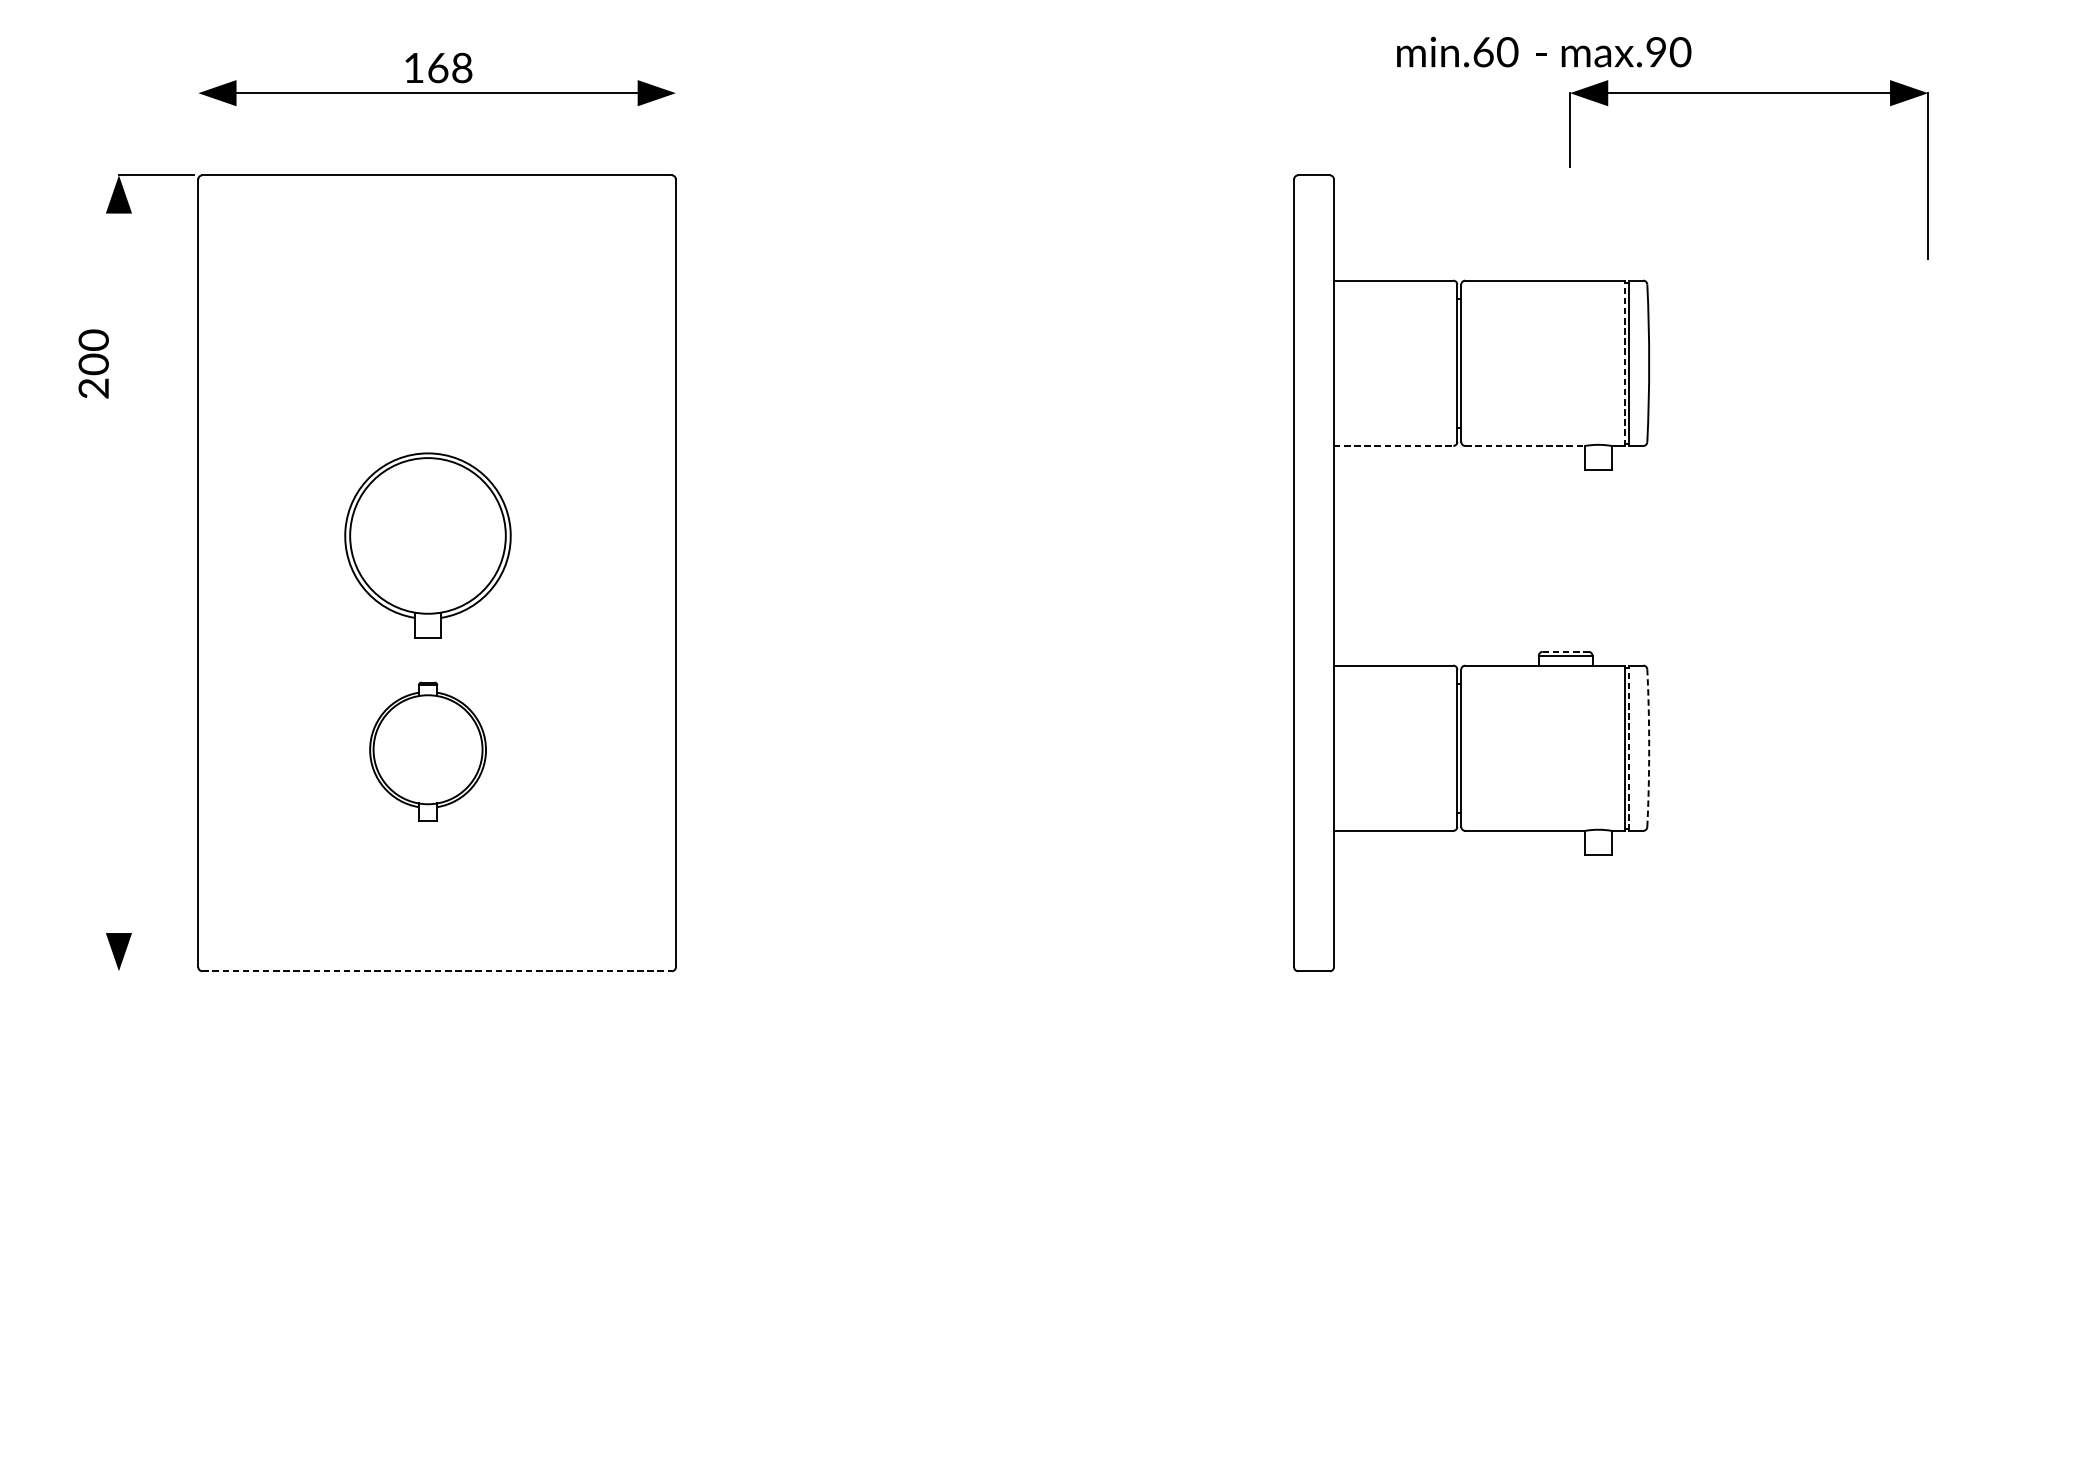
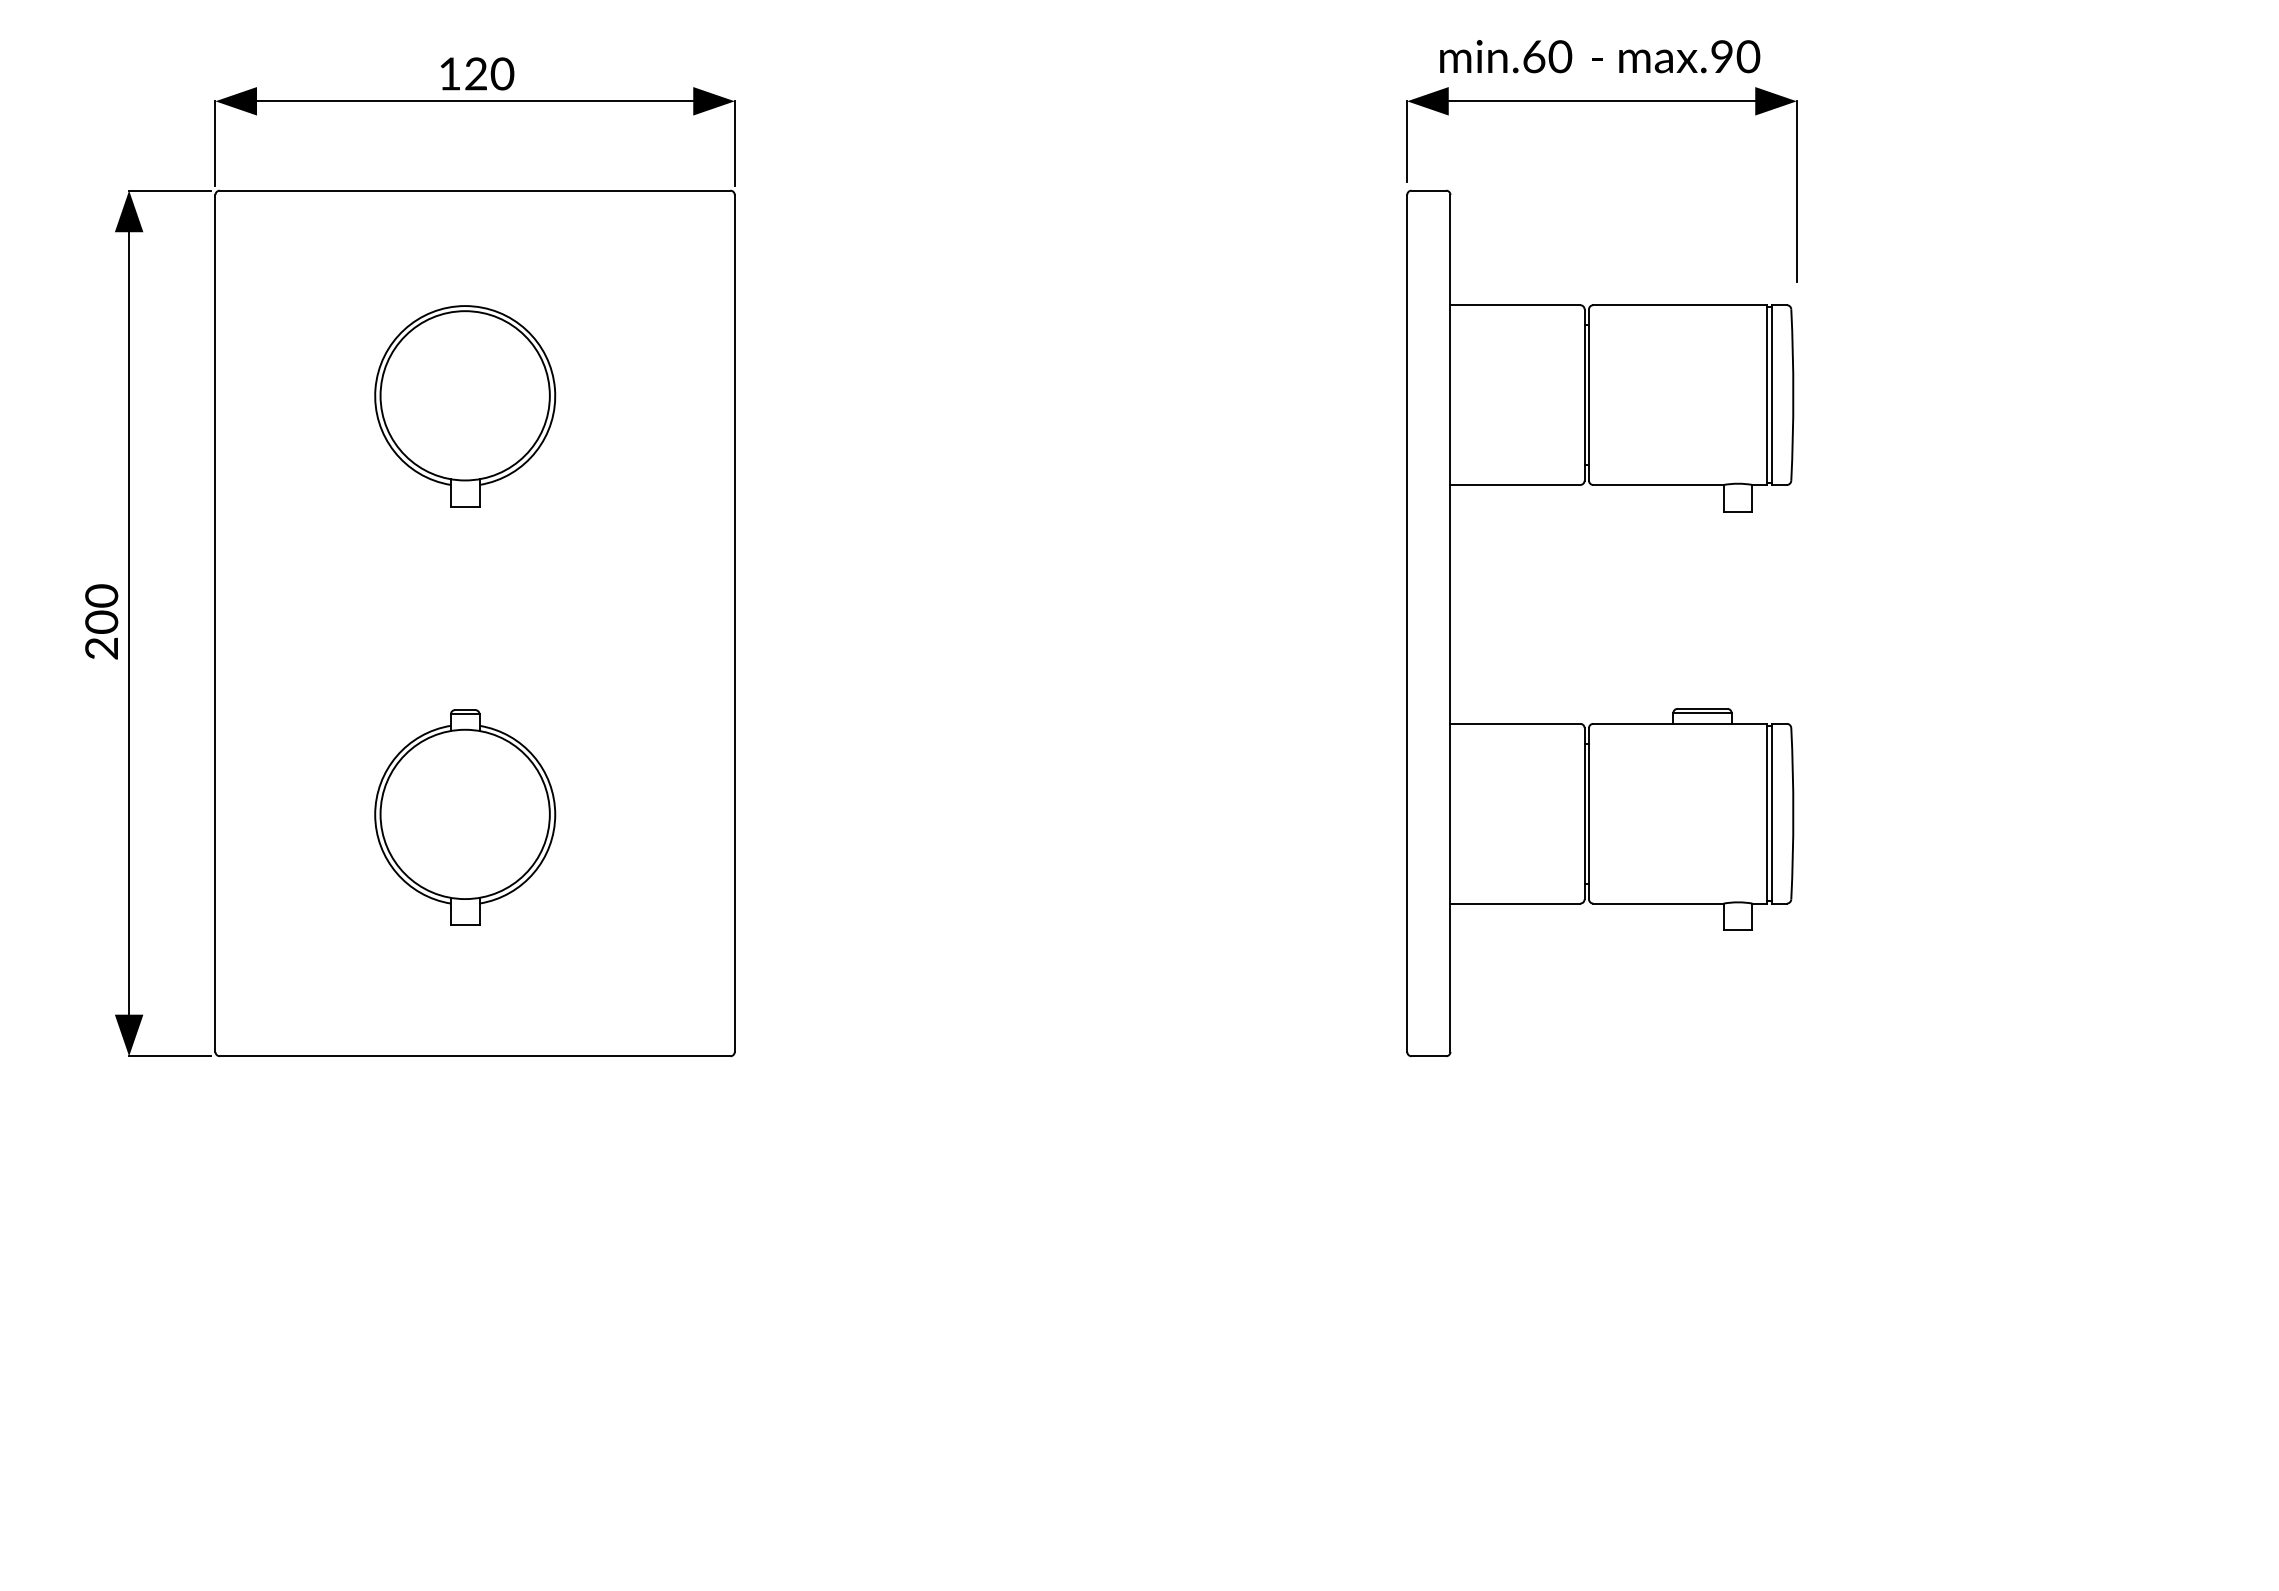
text: (1544, 51) -> (1600, 56), moved
text: (450, 67) -> (489, 73), 168 -> 120
part: (1748, 93) -> (1601, 101), moved
line: (198, 131) -> (215, 143), added
line: (675, 131) -> (734, 143), added
text: (93, 363) -> (101, 621), moved
line: (1625, 363) -> (1767, 395), dashed -> solid
line: (1393, 445) -> (1515, 484), dashed -> solid
line: (1526, 445) -> (1659, 484), dashed -> solid
part: (428, 545) -> (465, 406), moved
line: (119, 573) -> (129, 623), added
line: (1565, 651) -> (1702, 708), dashed -> solid
line: (1629, 748) -> (1771, 813), dashed -> solid
arc: (1649, 748) -> (1793, 813), dashed -> solid
part: (428, 751) -> (465, 817), size x1.43
line: (157, 971) -> (170, 1056), added
line: (437, 971) -> (475, 1056), dashed -> solid

